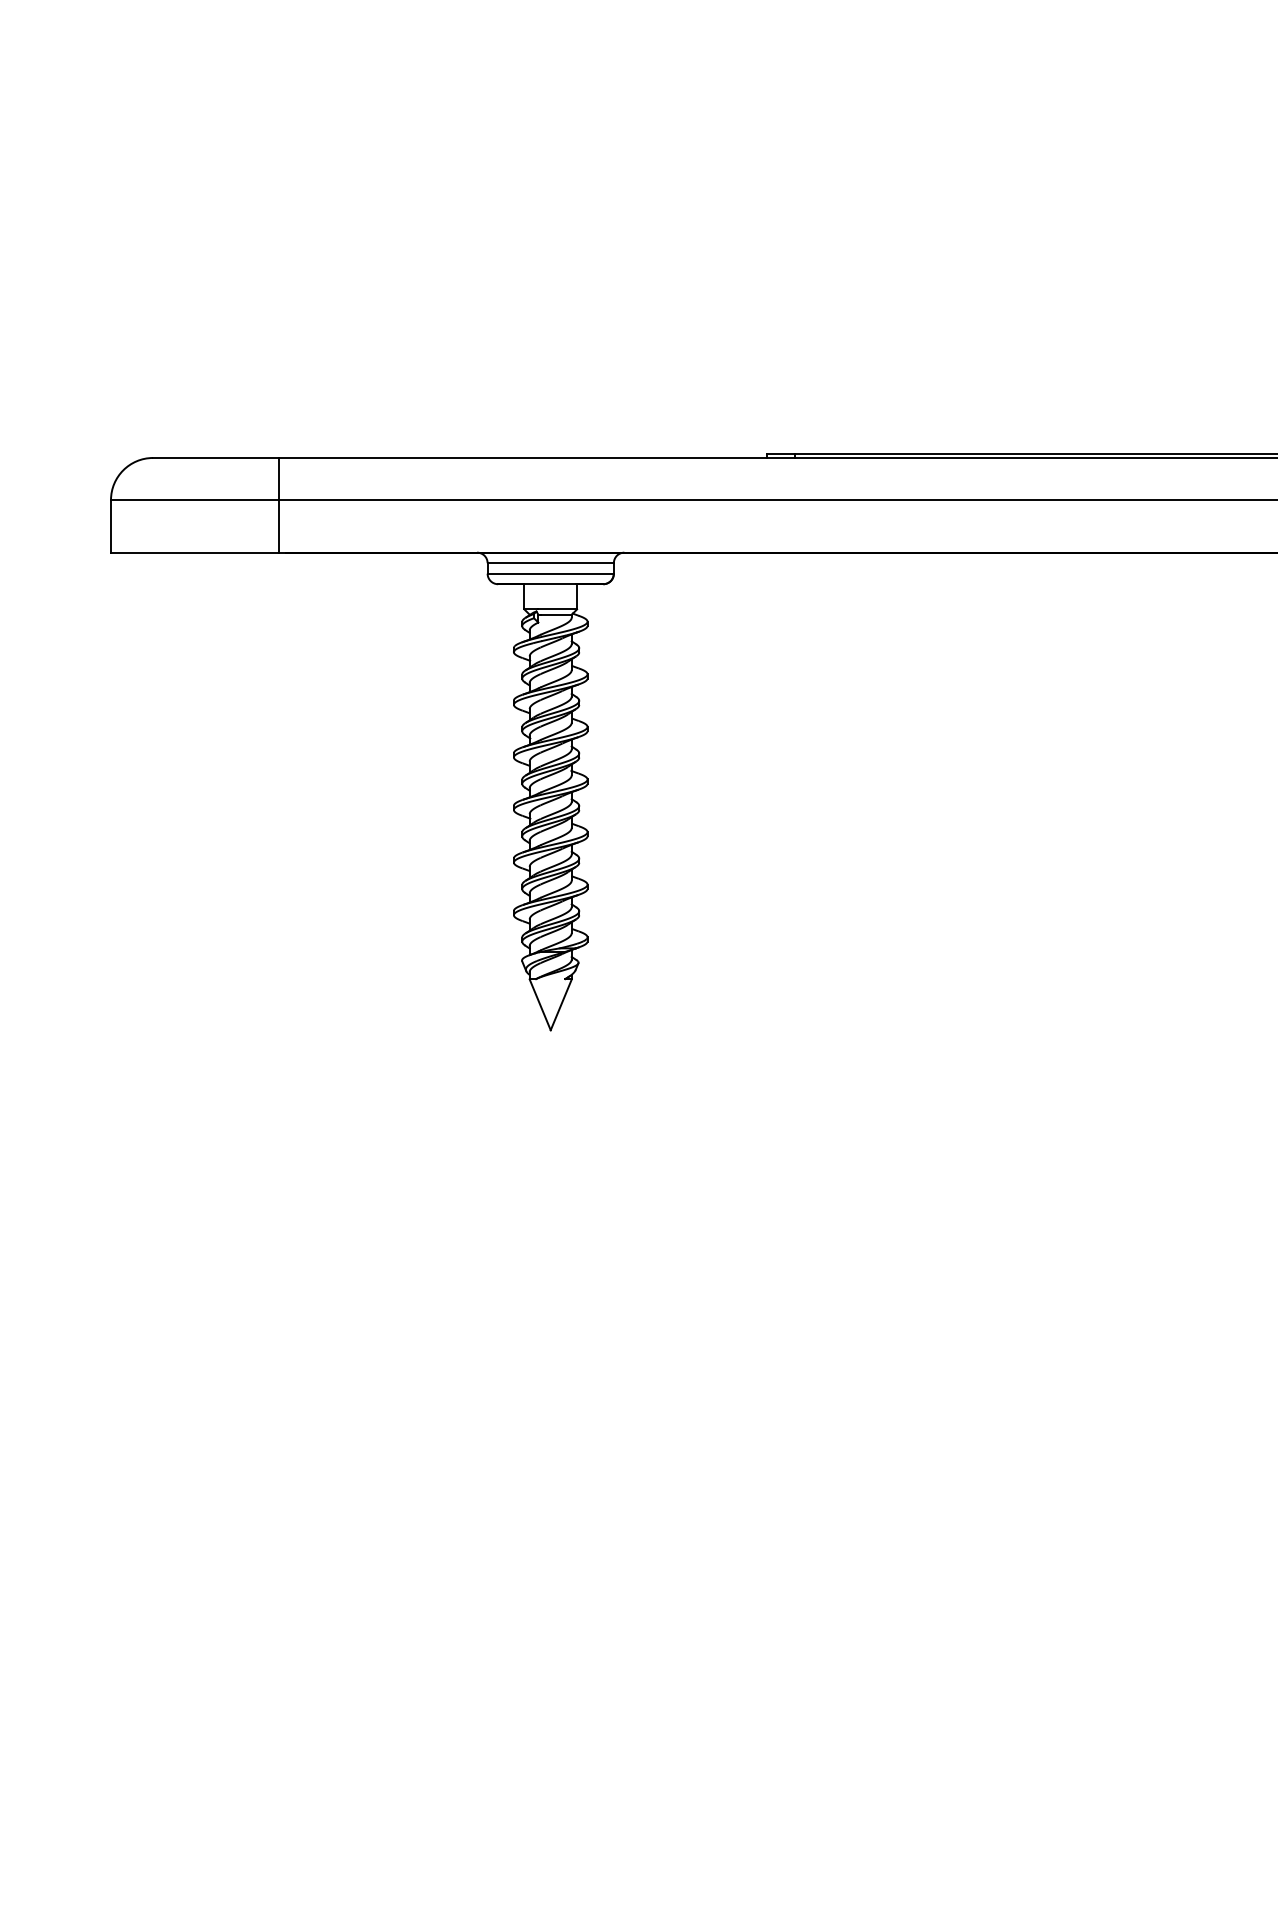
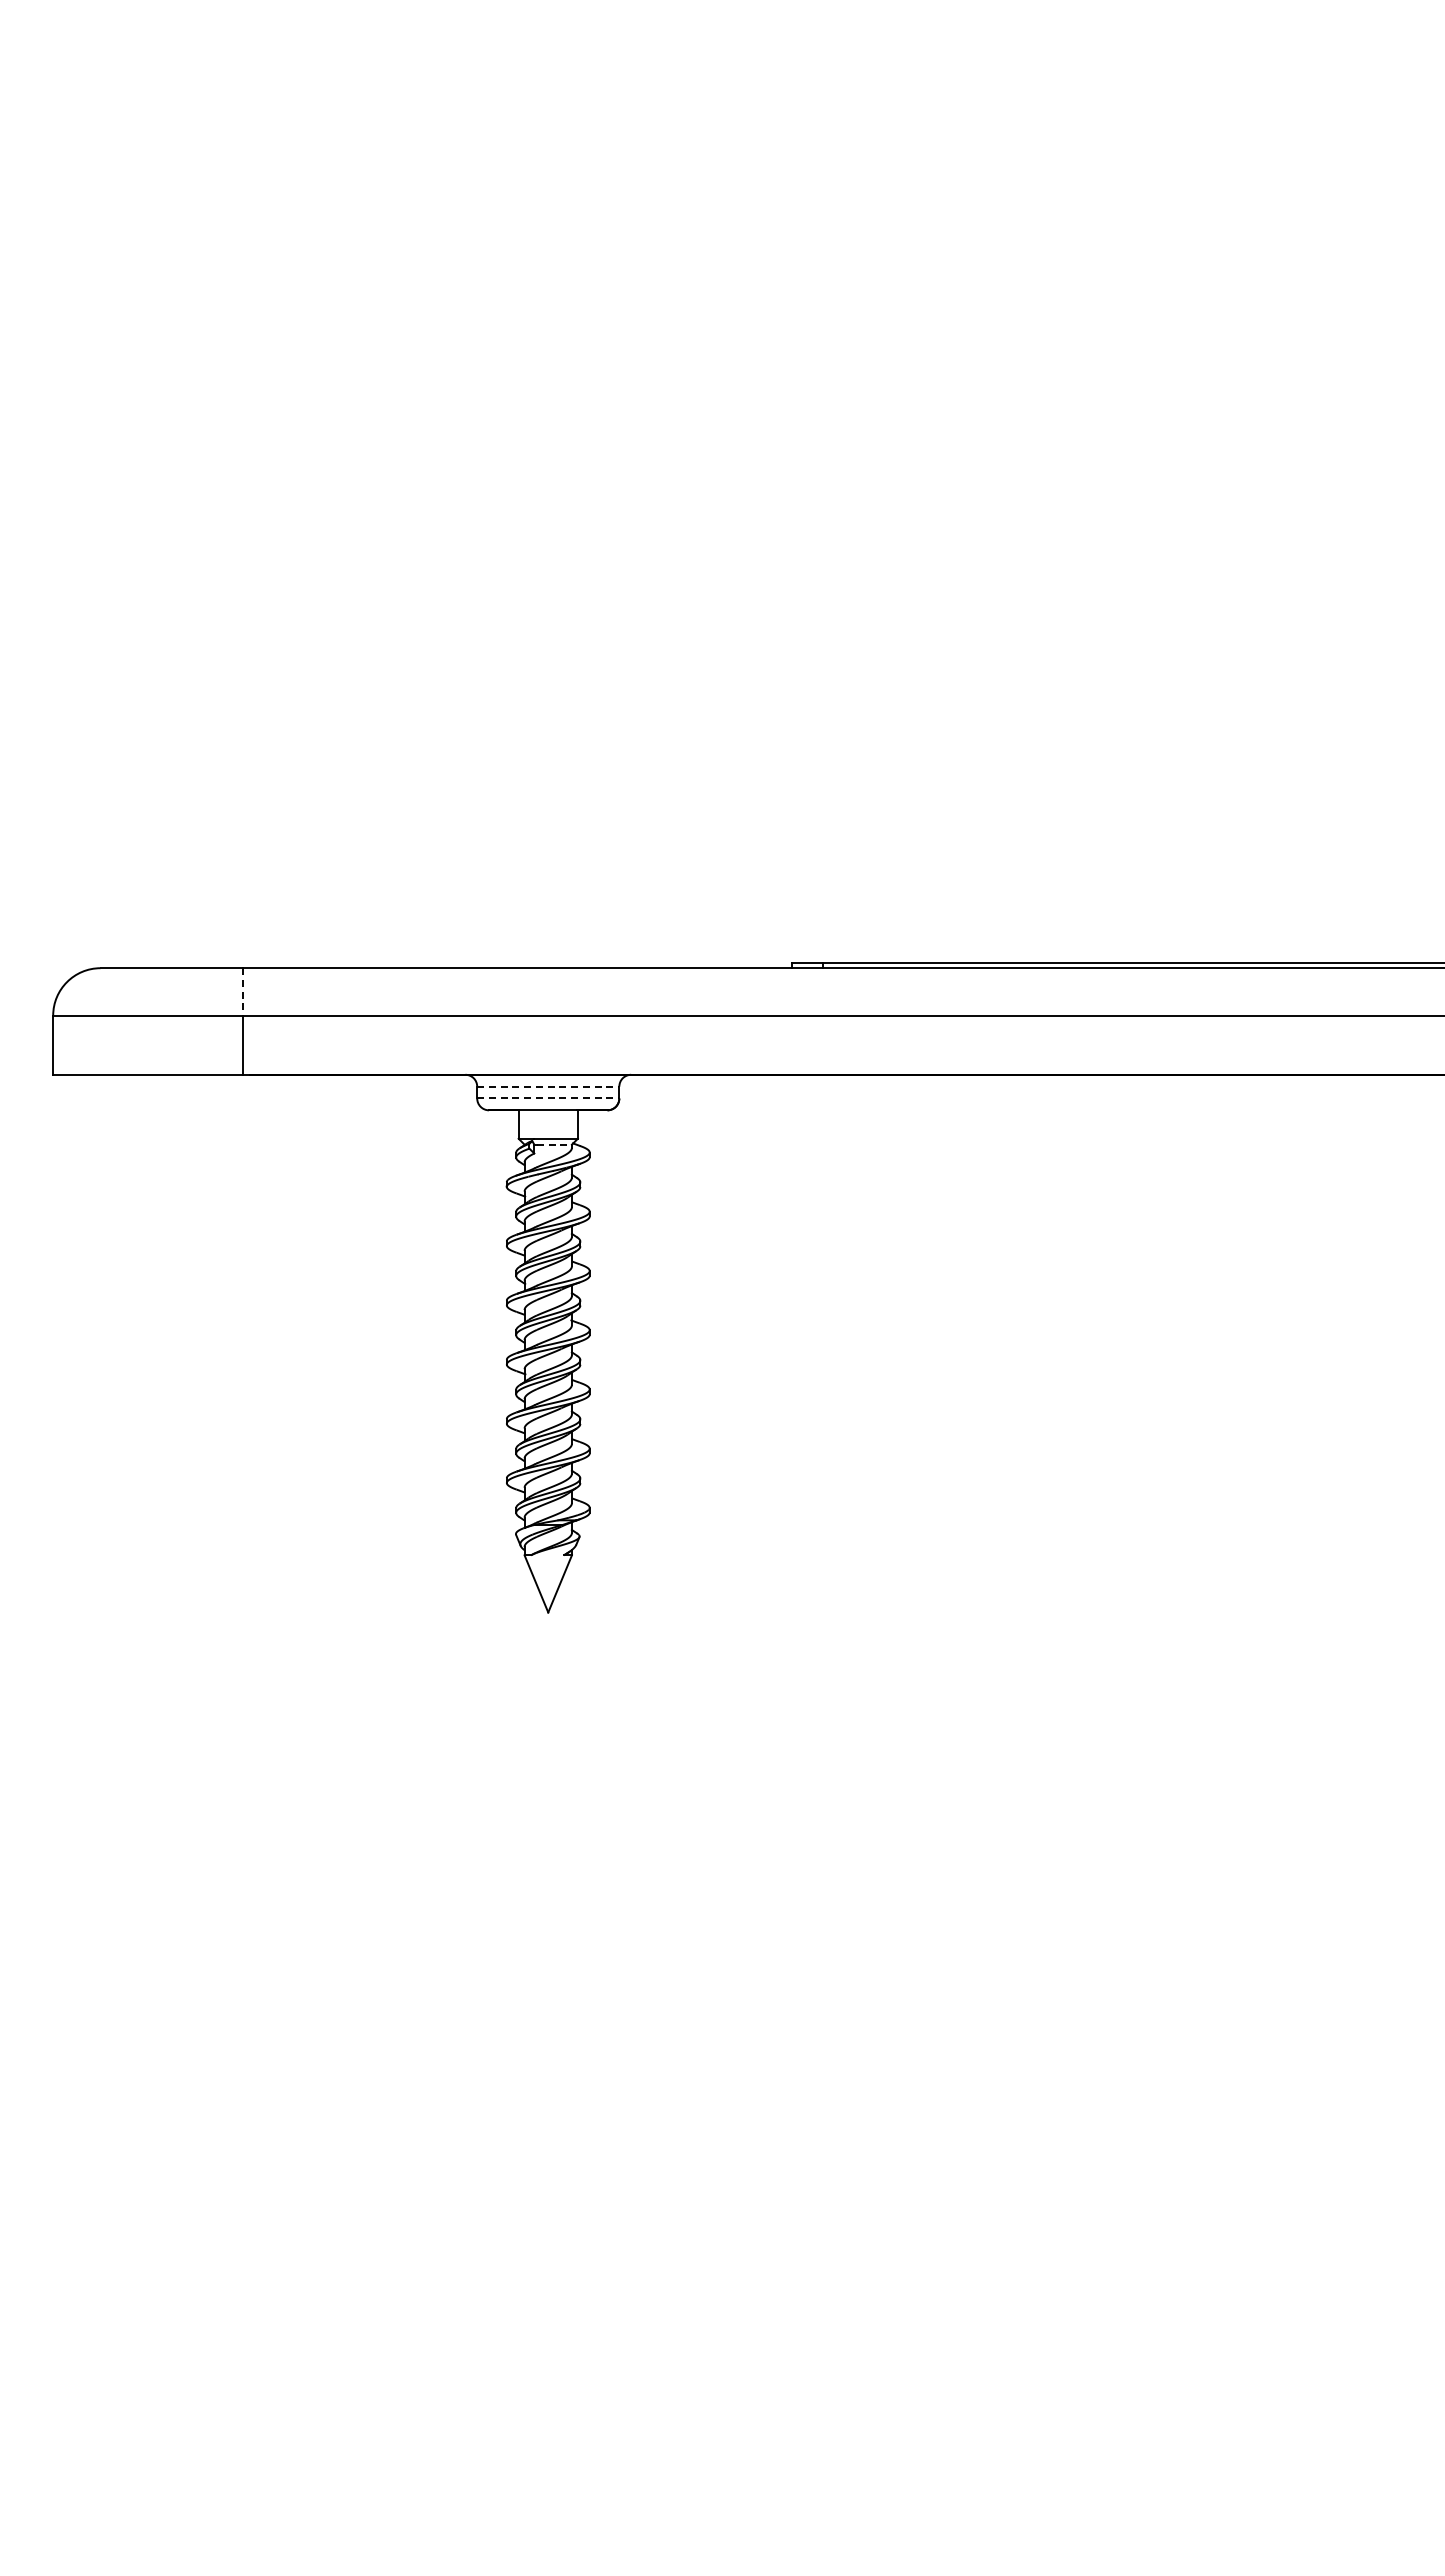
line: (279, 478) -> (242, 991), solid -> dashed
line: (550, 563) -> (548, 1086), solid -> dashed
line: (550, 573) -> (548, 1098), solid -> dashed
line: (556, 614) -> (554, 1144), solid -> dashed

